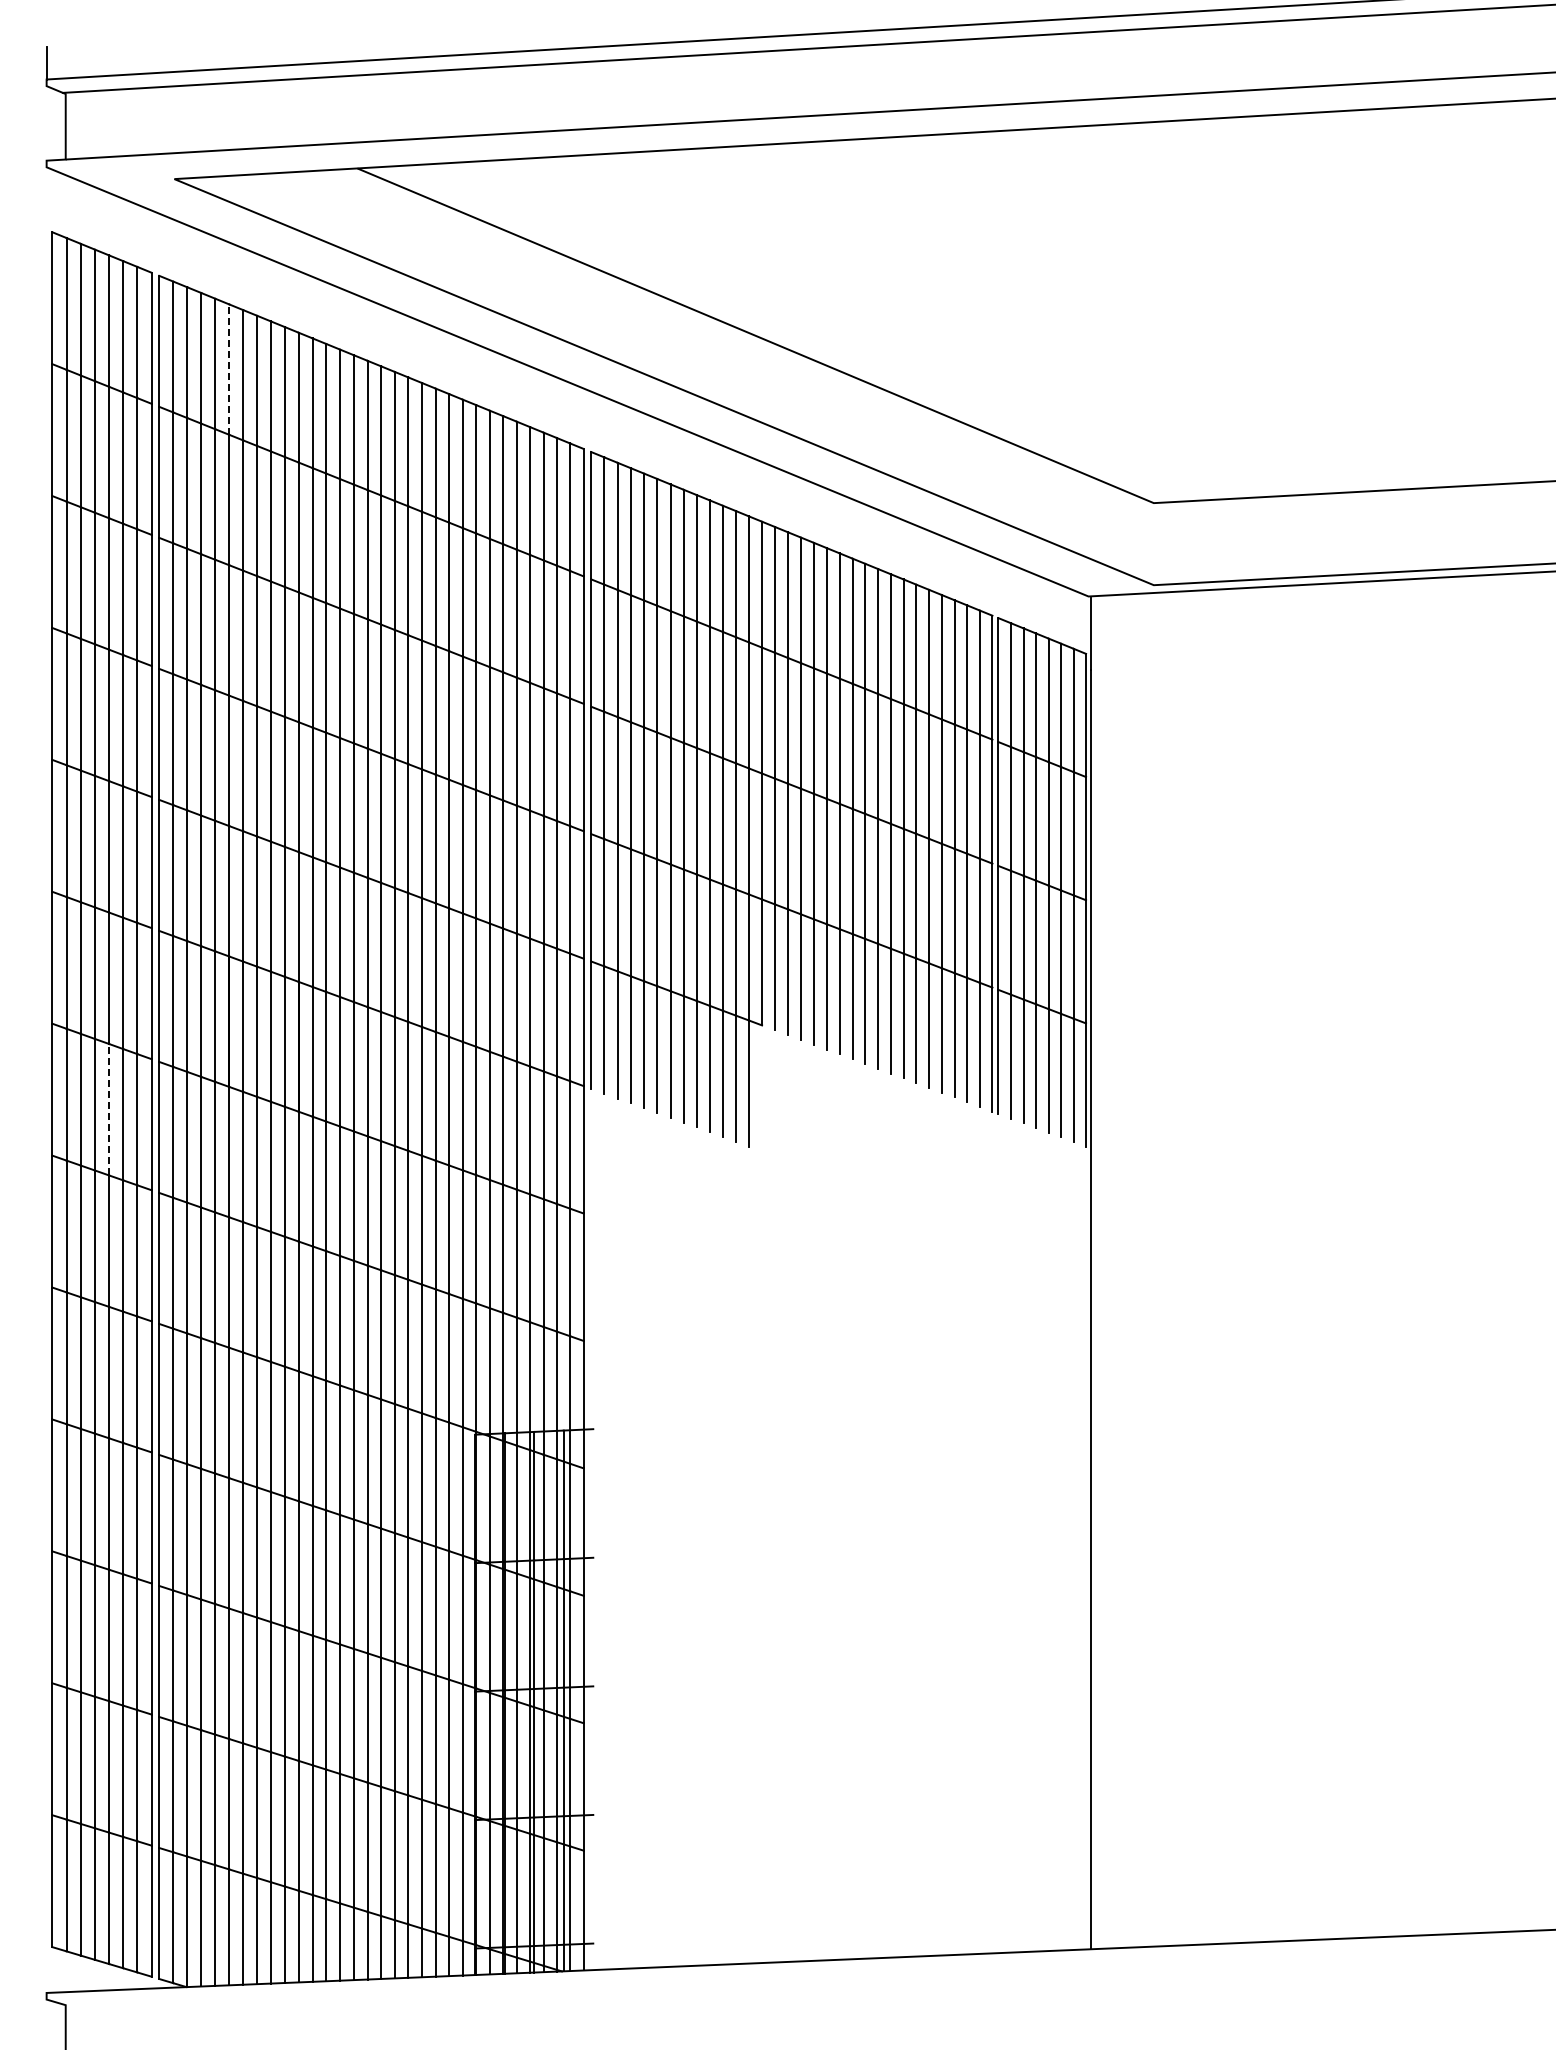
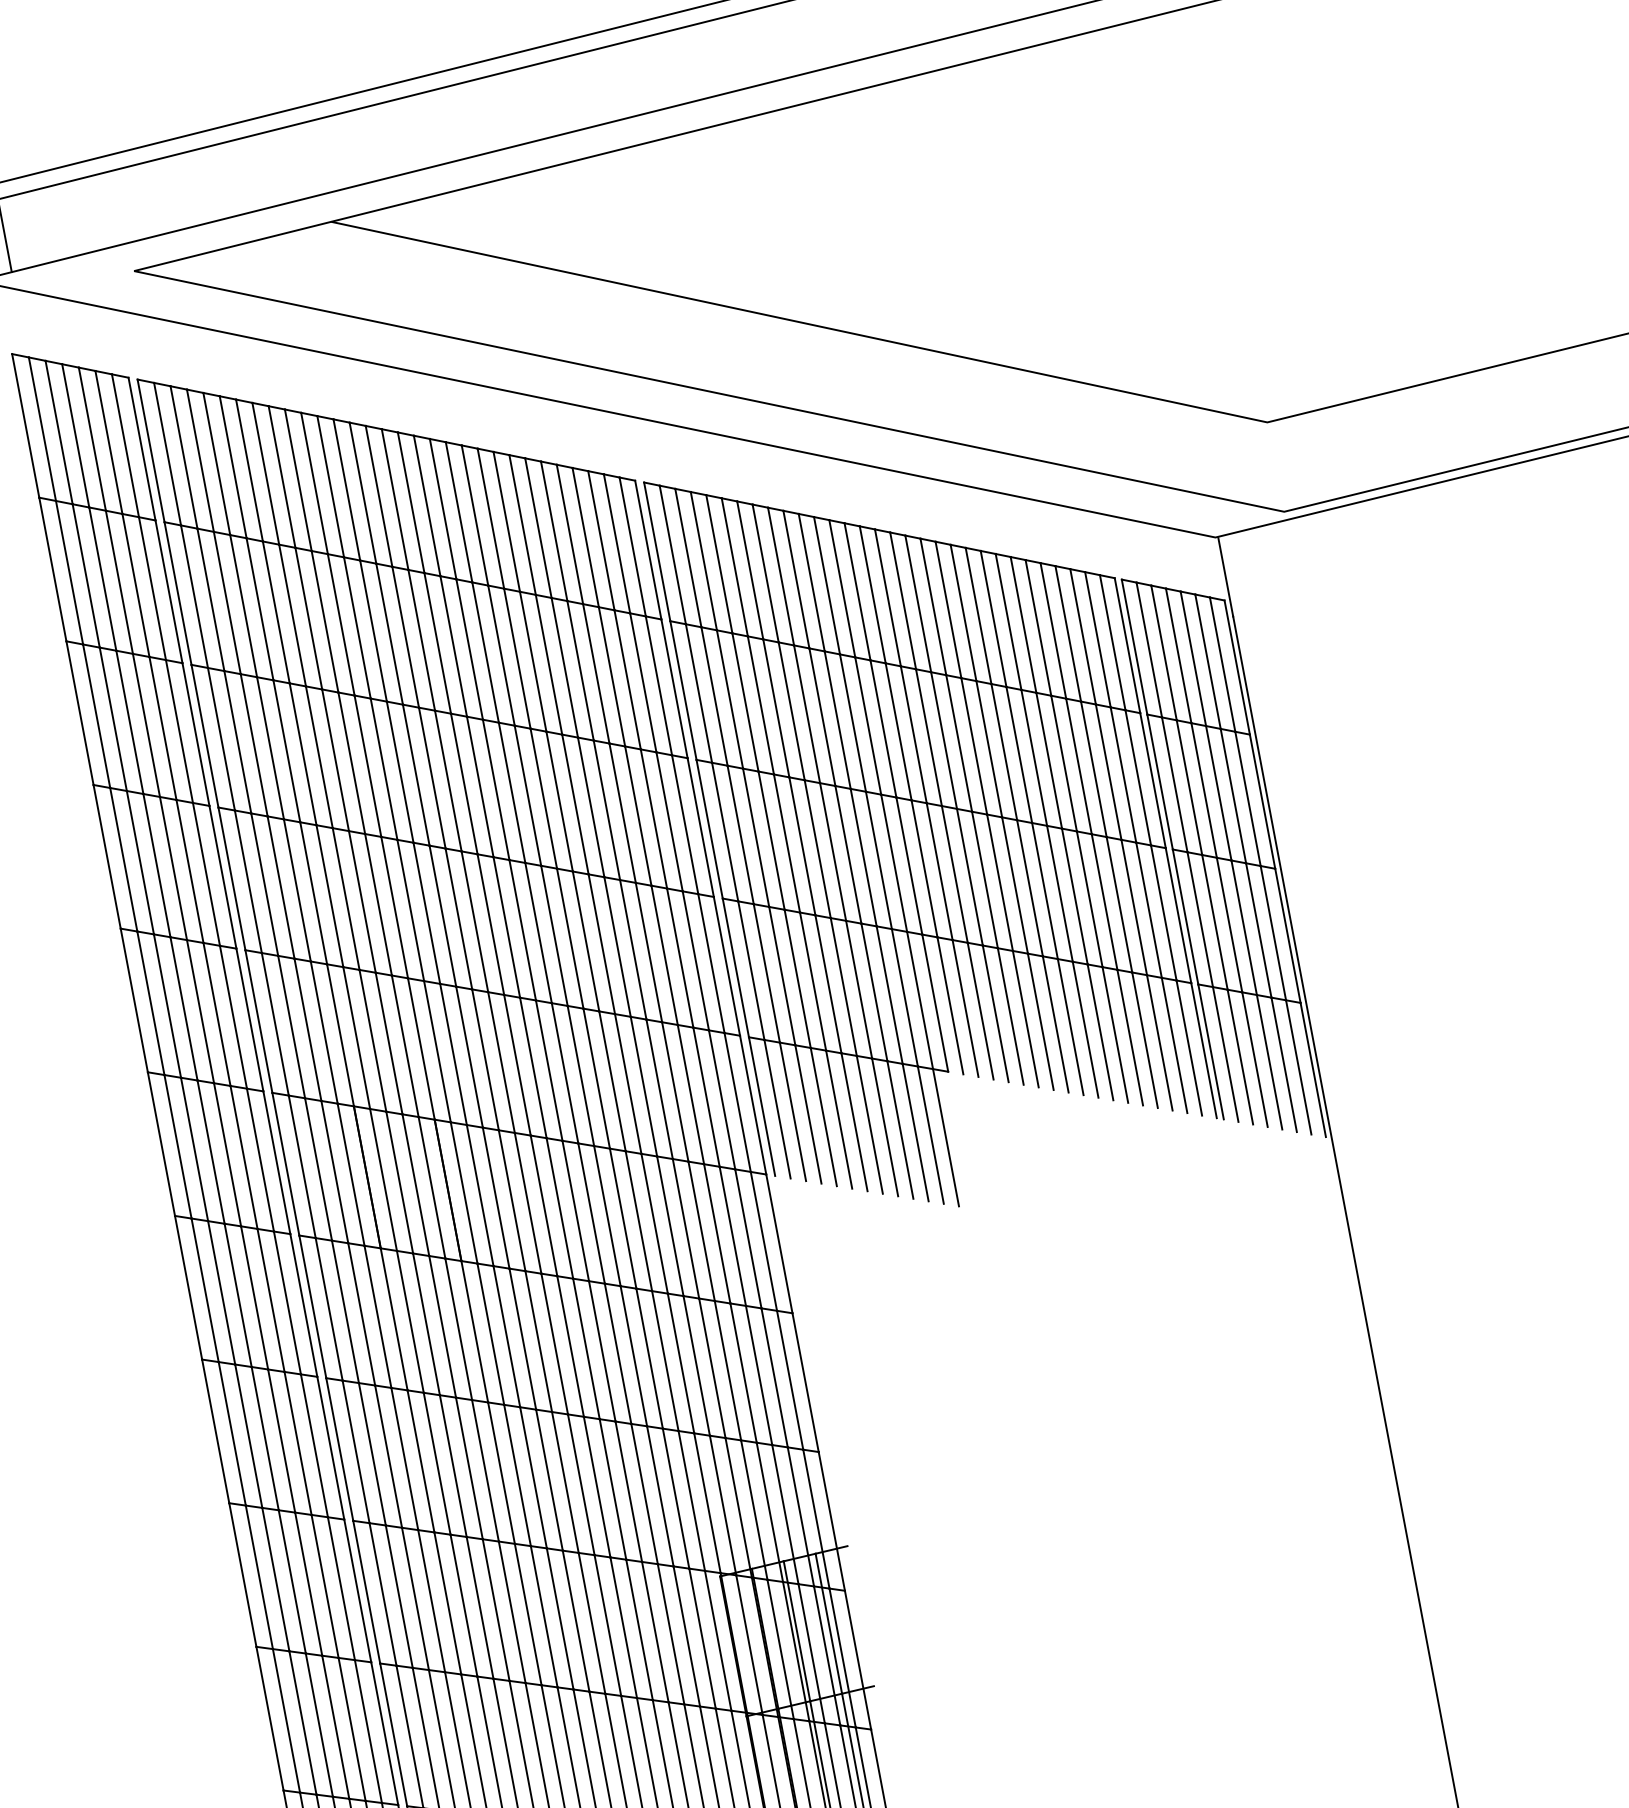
line: (229, 369) -> (233, 467), dashed -> solid
line: (109, 1109) -> (254, 1297), dashed -> solid

